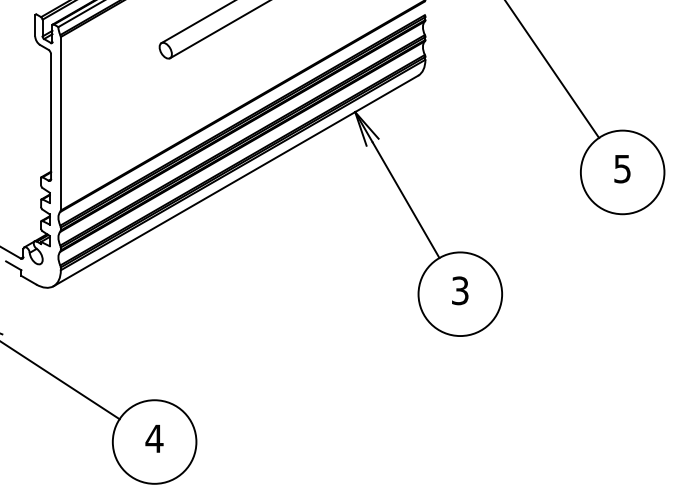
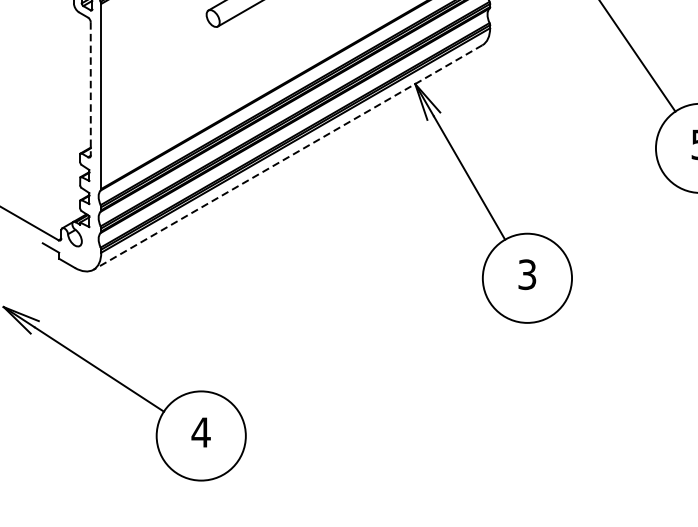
line: (51, 116) -> (91, 88), solid -> dashed
line: (235, 181) -> (287, 158), solid -> dashed

